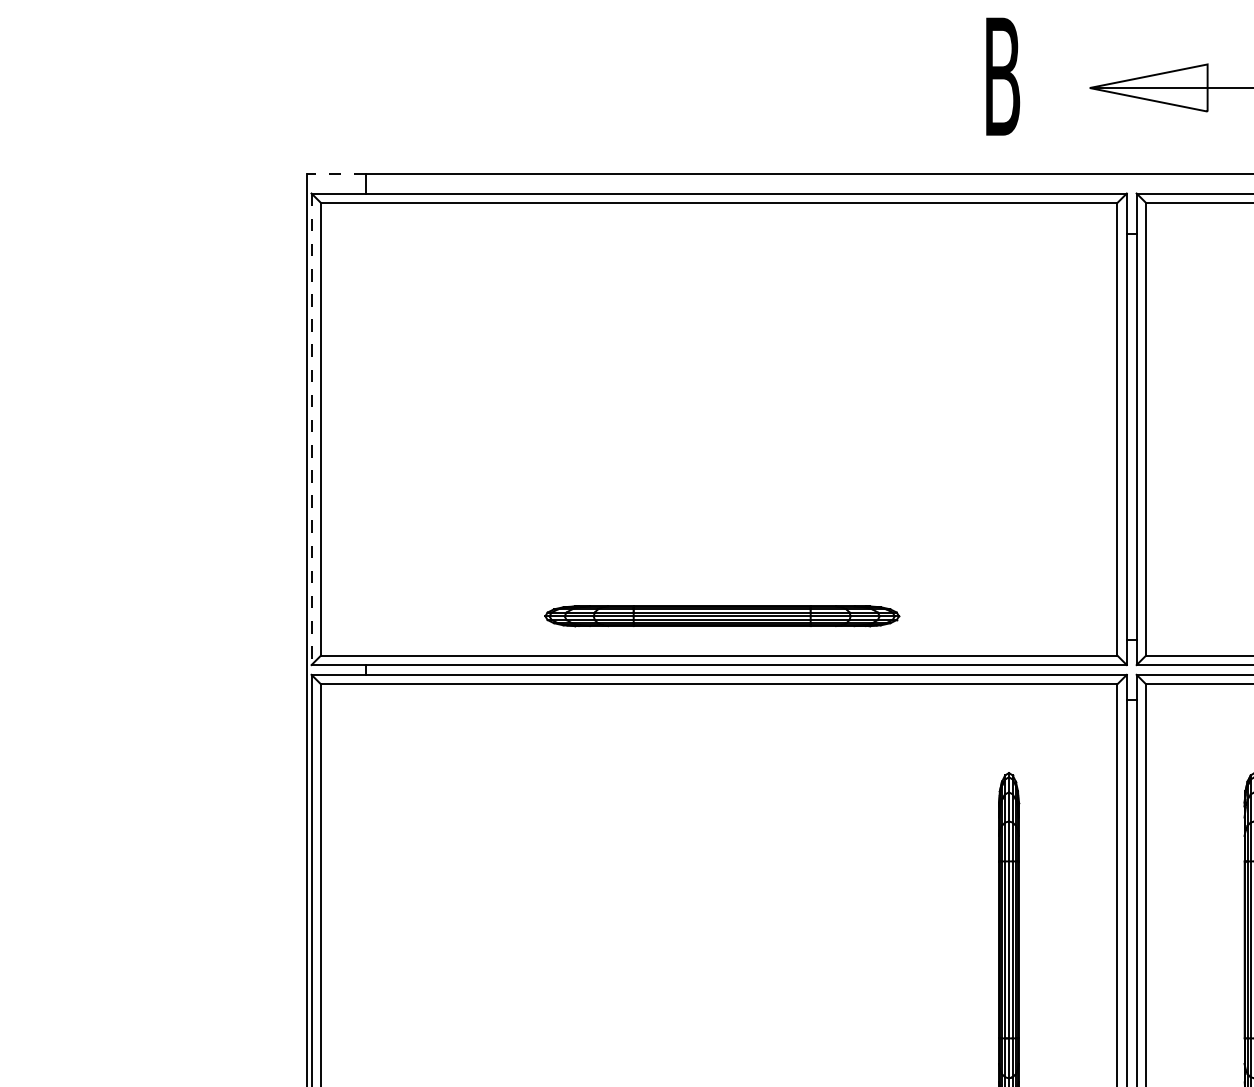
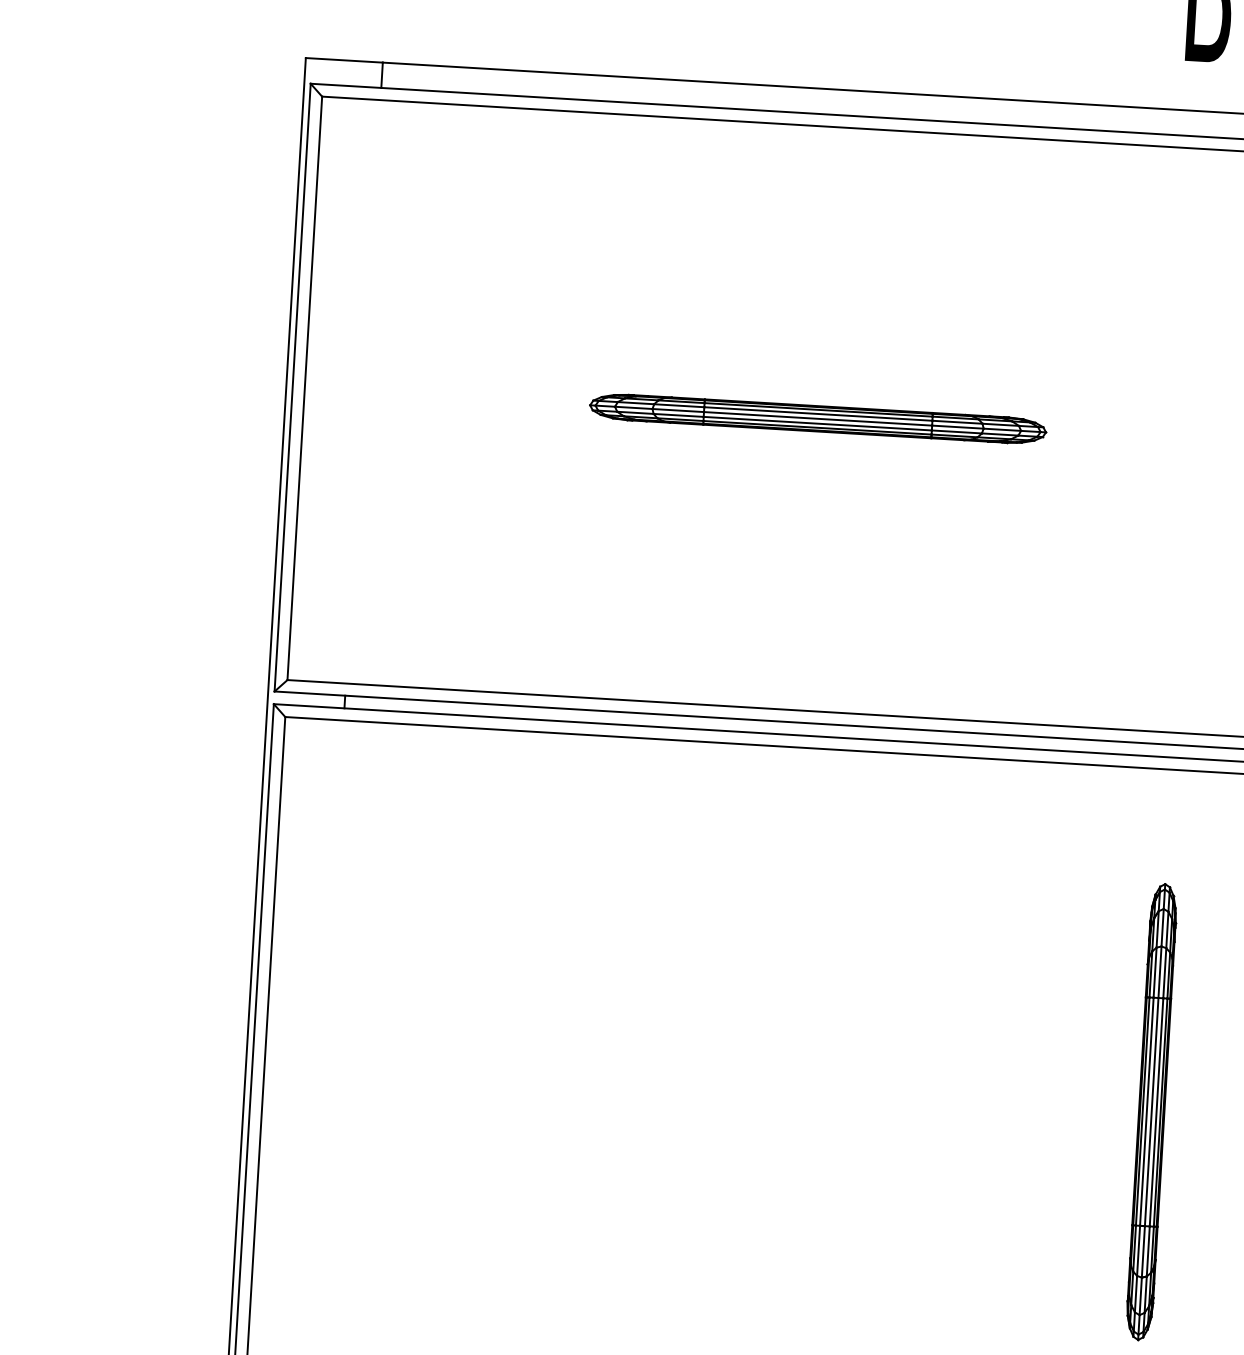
line: (336, 173) -> (344, 59), dashed -> solid
line: (311, 429) -> (292, 387), dashed -> solid
part: (722, 616) -> (818, 419), moved

